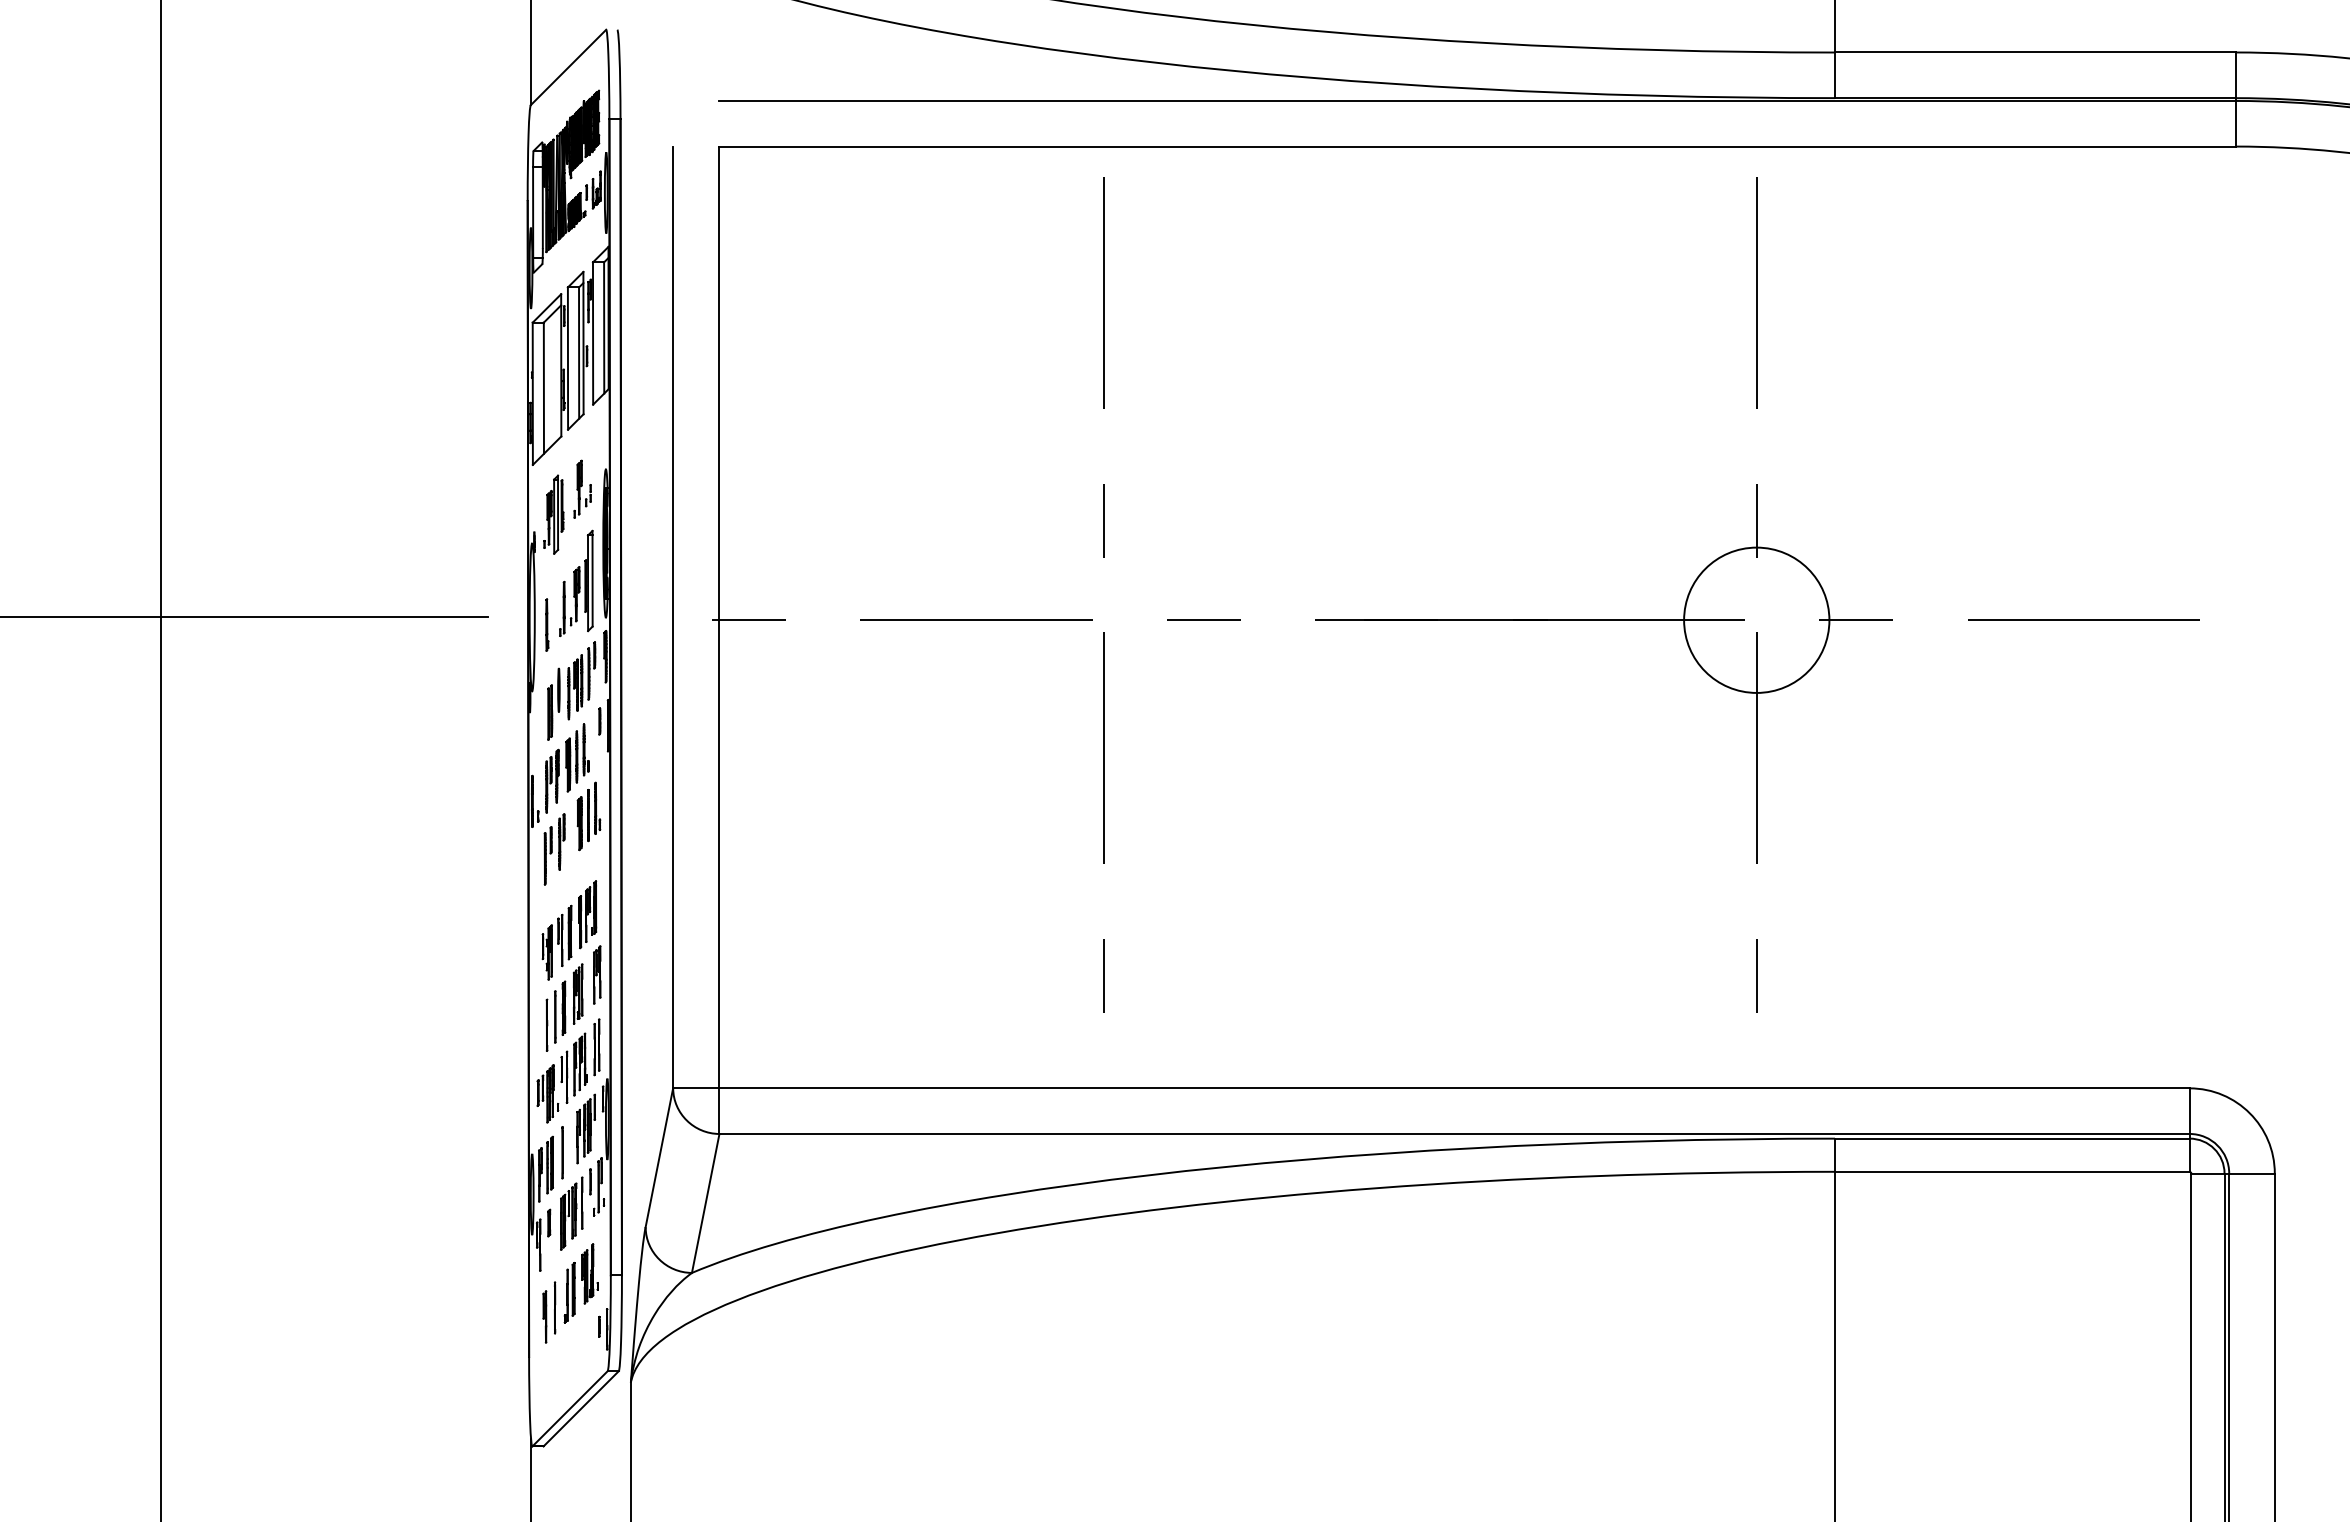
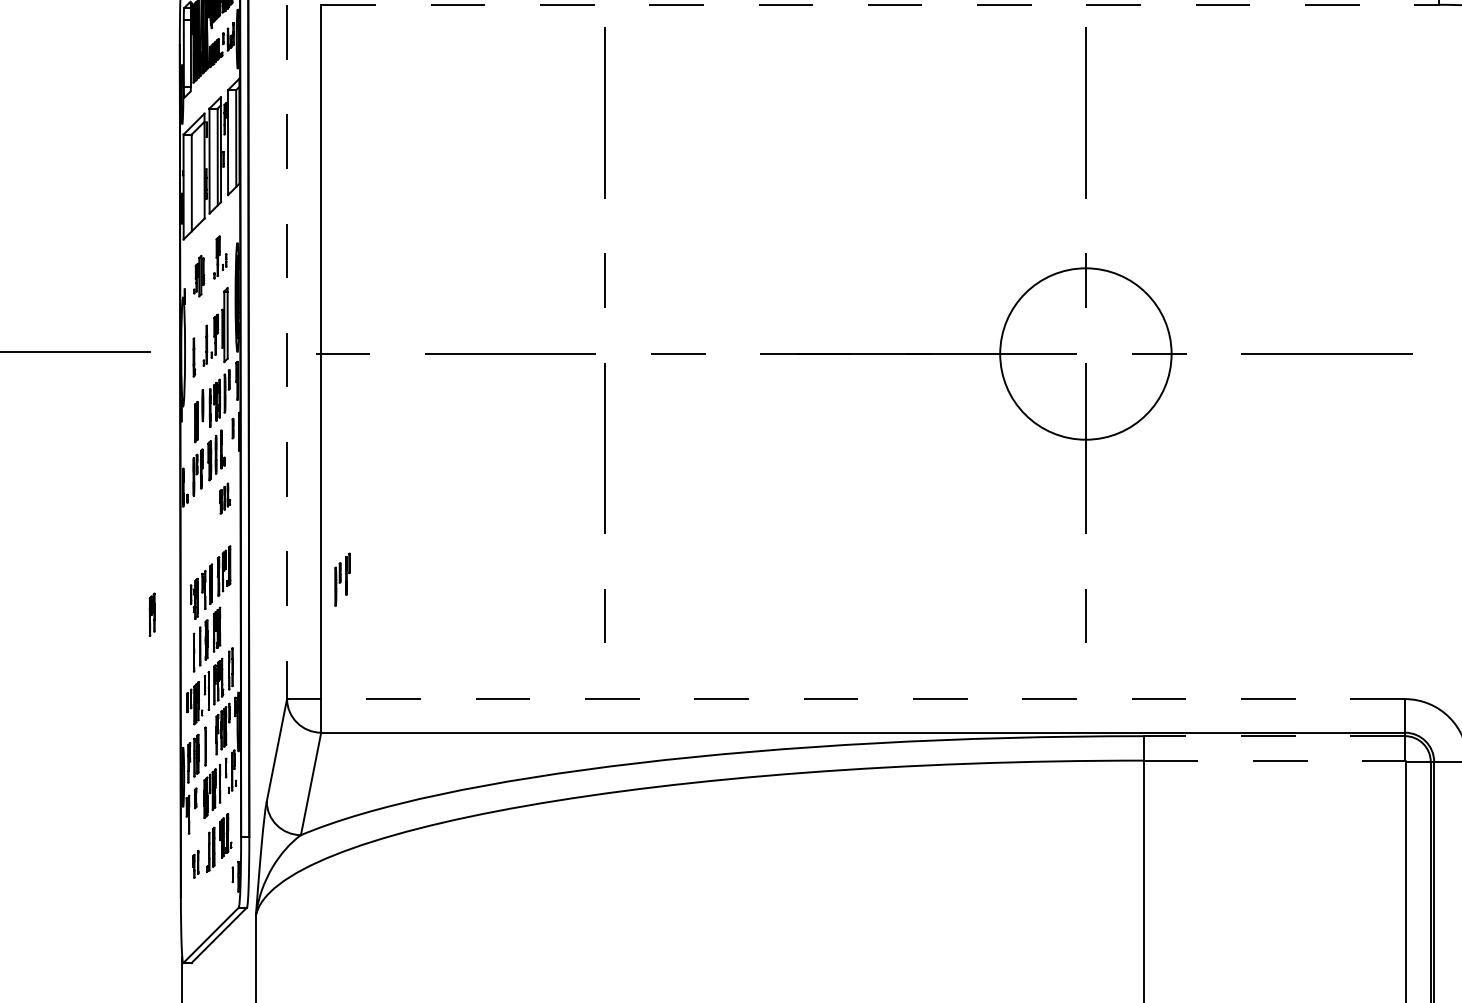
line: (1478, 146) -> (880, 4), solid -> dashed
part: (553, 514) -> (198, 276), size x0.7
line: (673, 617) -> (287, 351), solid -> dashed
circle: (1756, 619) -> (1085, 353), size x1.6
part: (588, 816) -> (224, 498), size x0.6
part: (554, 849) -> (342, 579), moved
part: (597, 974) -> (152, 614), moved
line: (1454, 1088) -> (863, 699), solid -> dashed
line: (2011, 1138) -> (1273, 736), solid -> dashed
line: (2012, 1171) -> (1274, 760), solid -> dashed
part: (549, 1312) -> (195, 864), size x0.6

